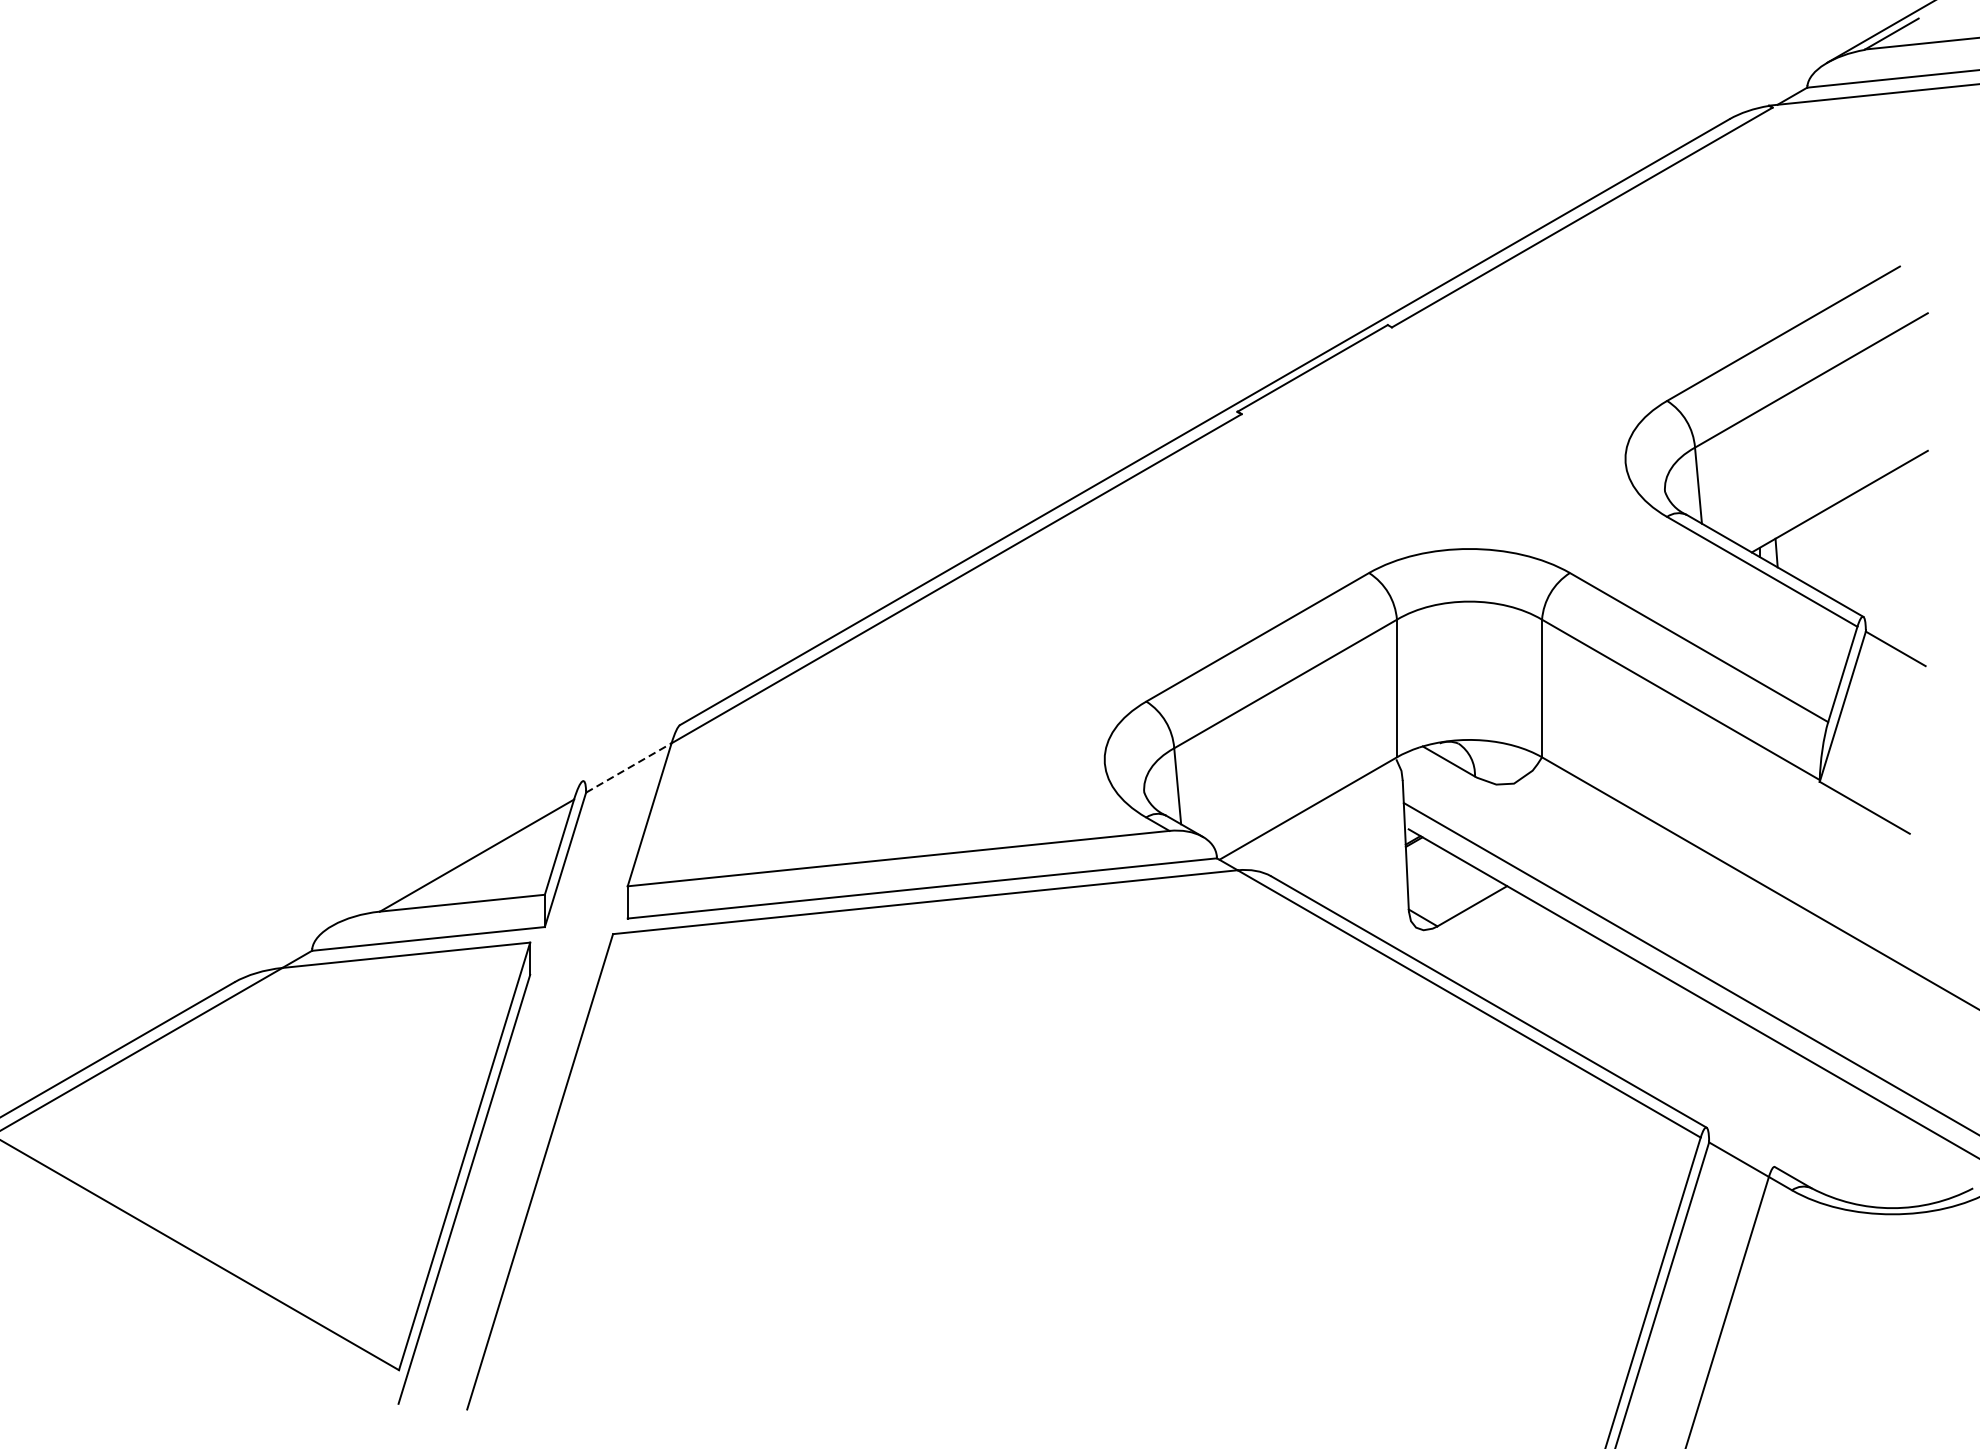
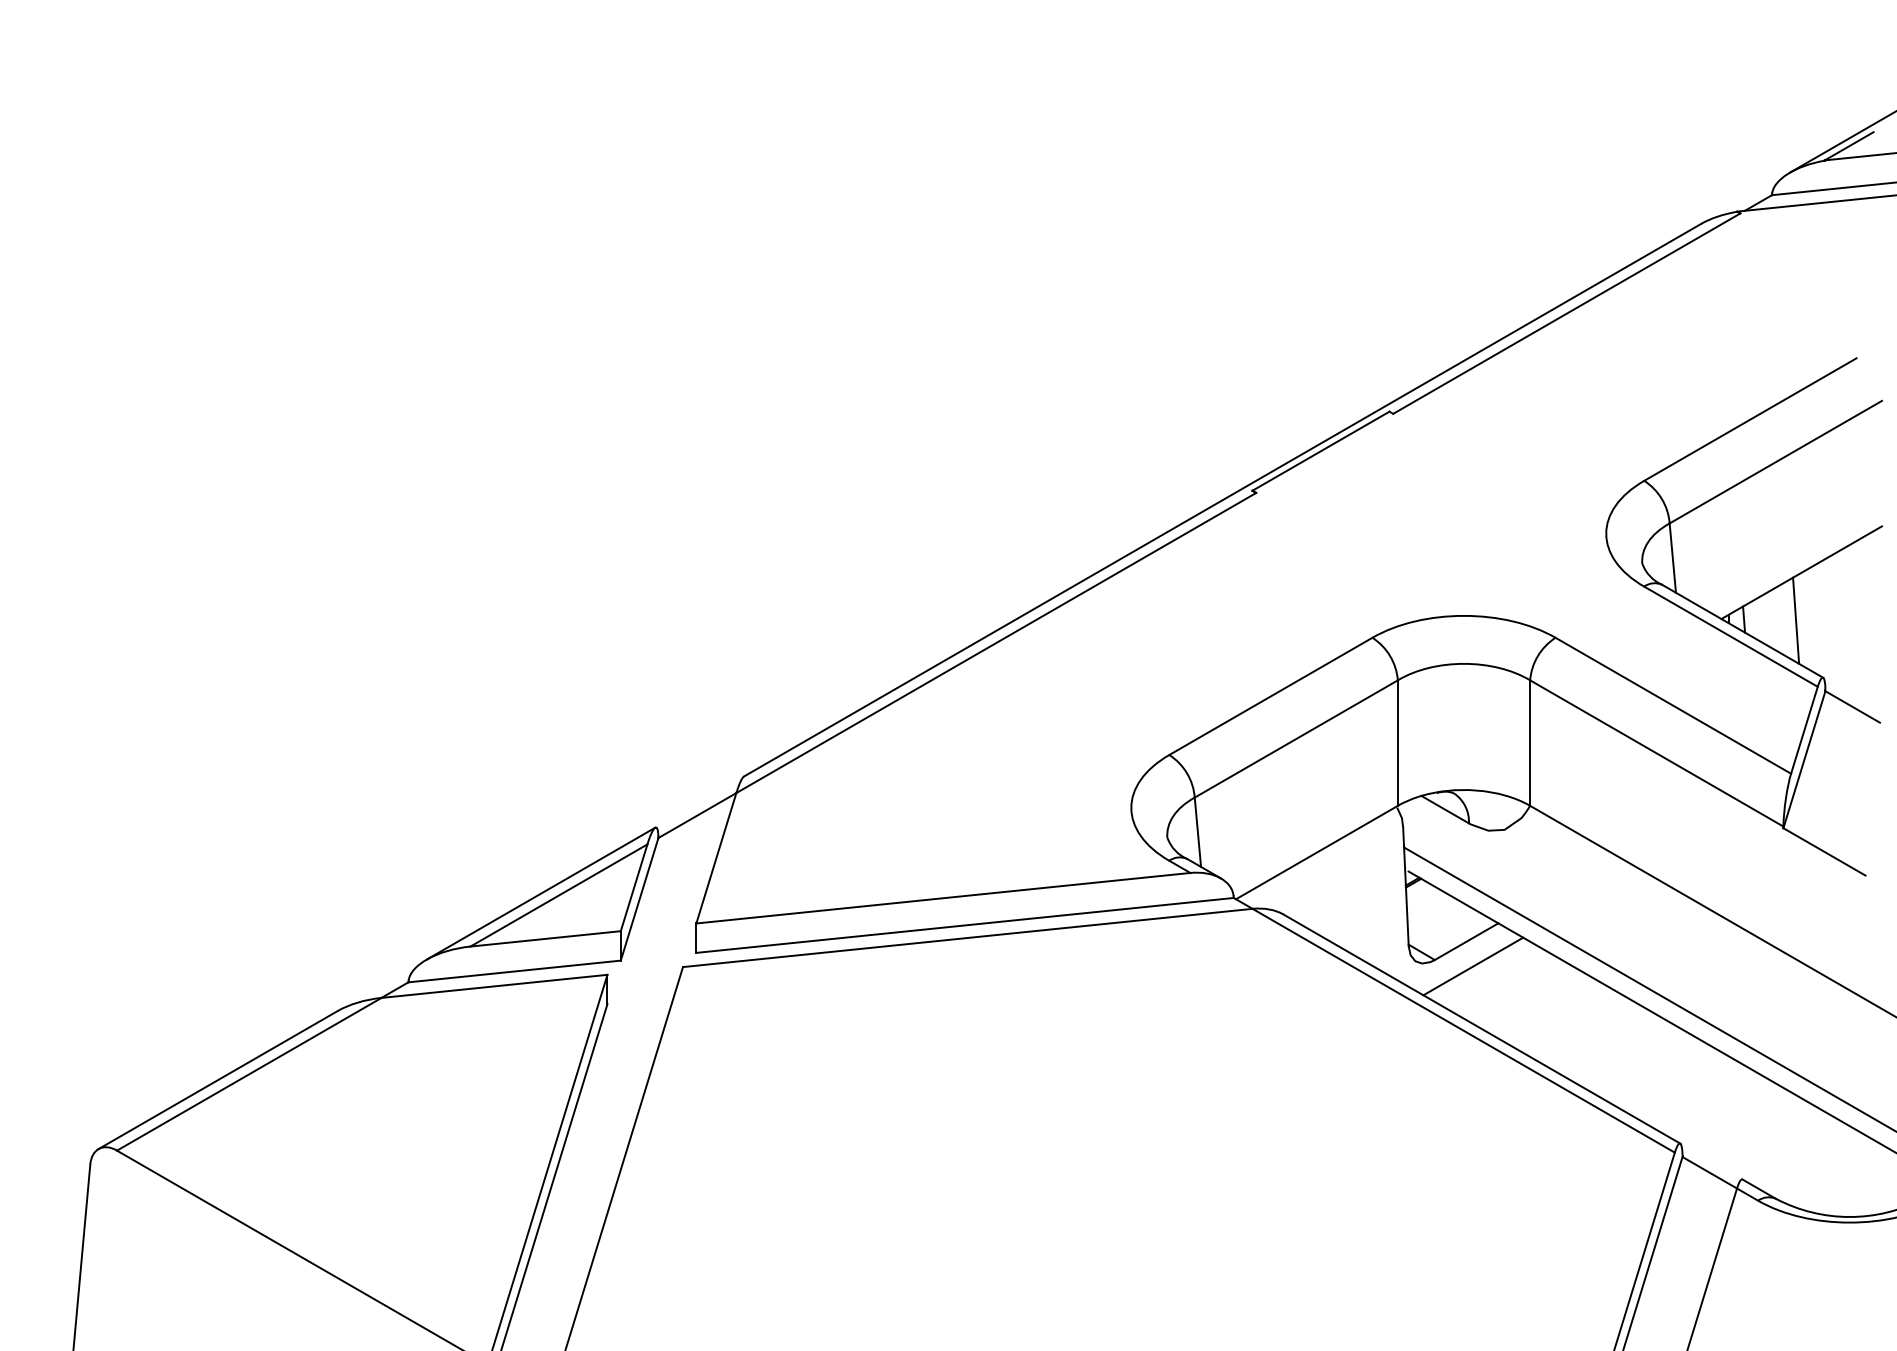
line: (1834, 554) -> (1796, 620), added
line: (628, 767) -> (697, 815), dashed -> solid
line: (456, 853) -> (540, 893), added
line: (1479, 933) -> (1473, 966), added

